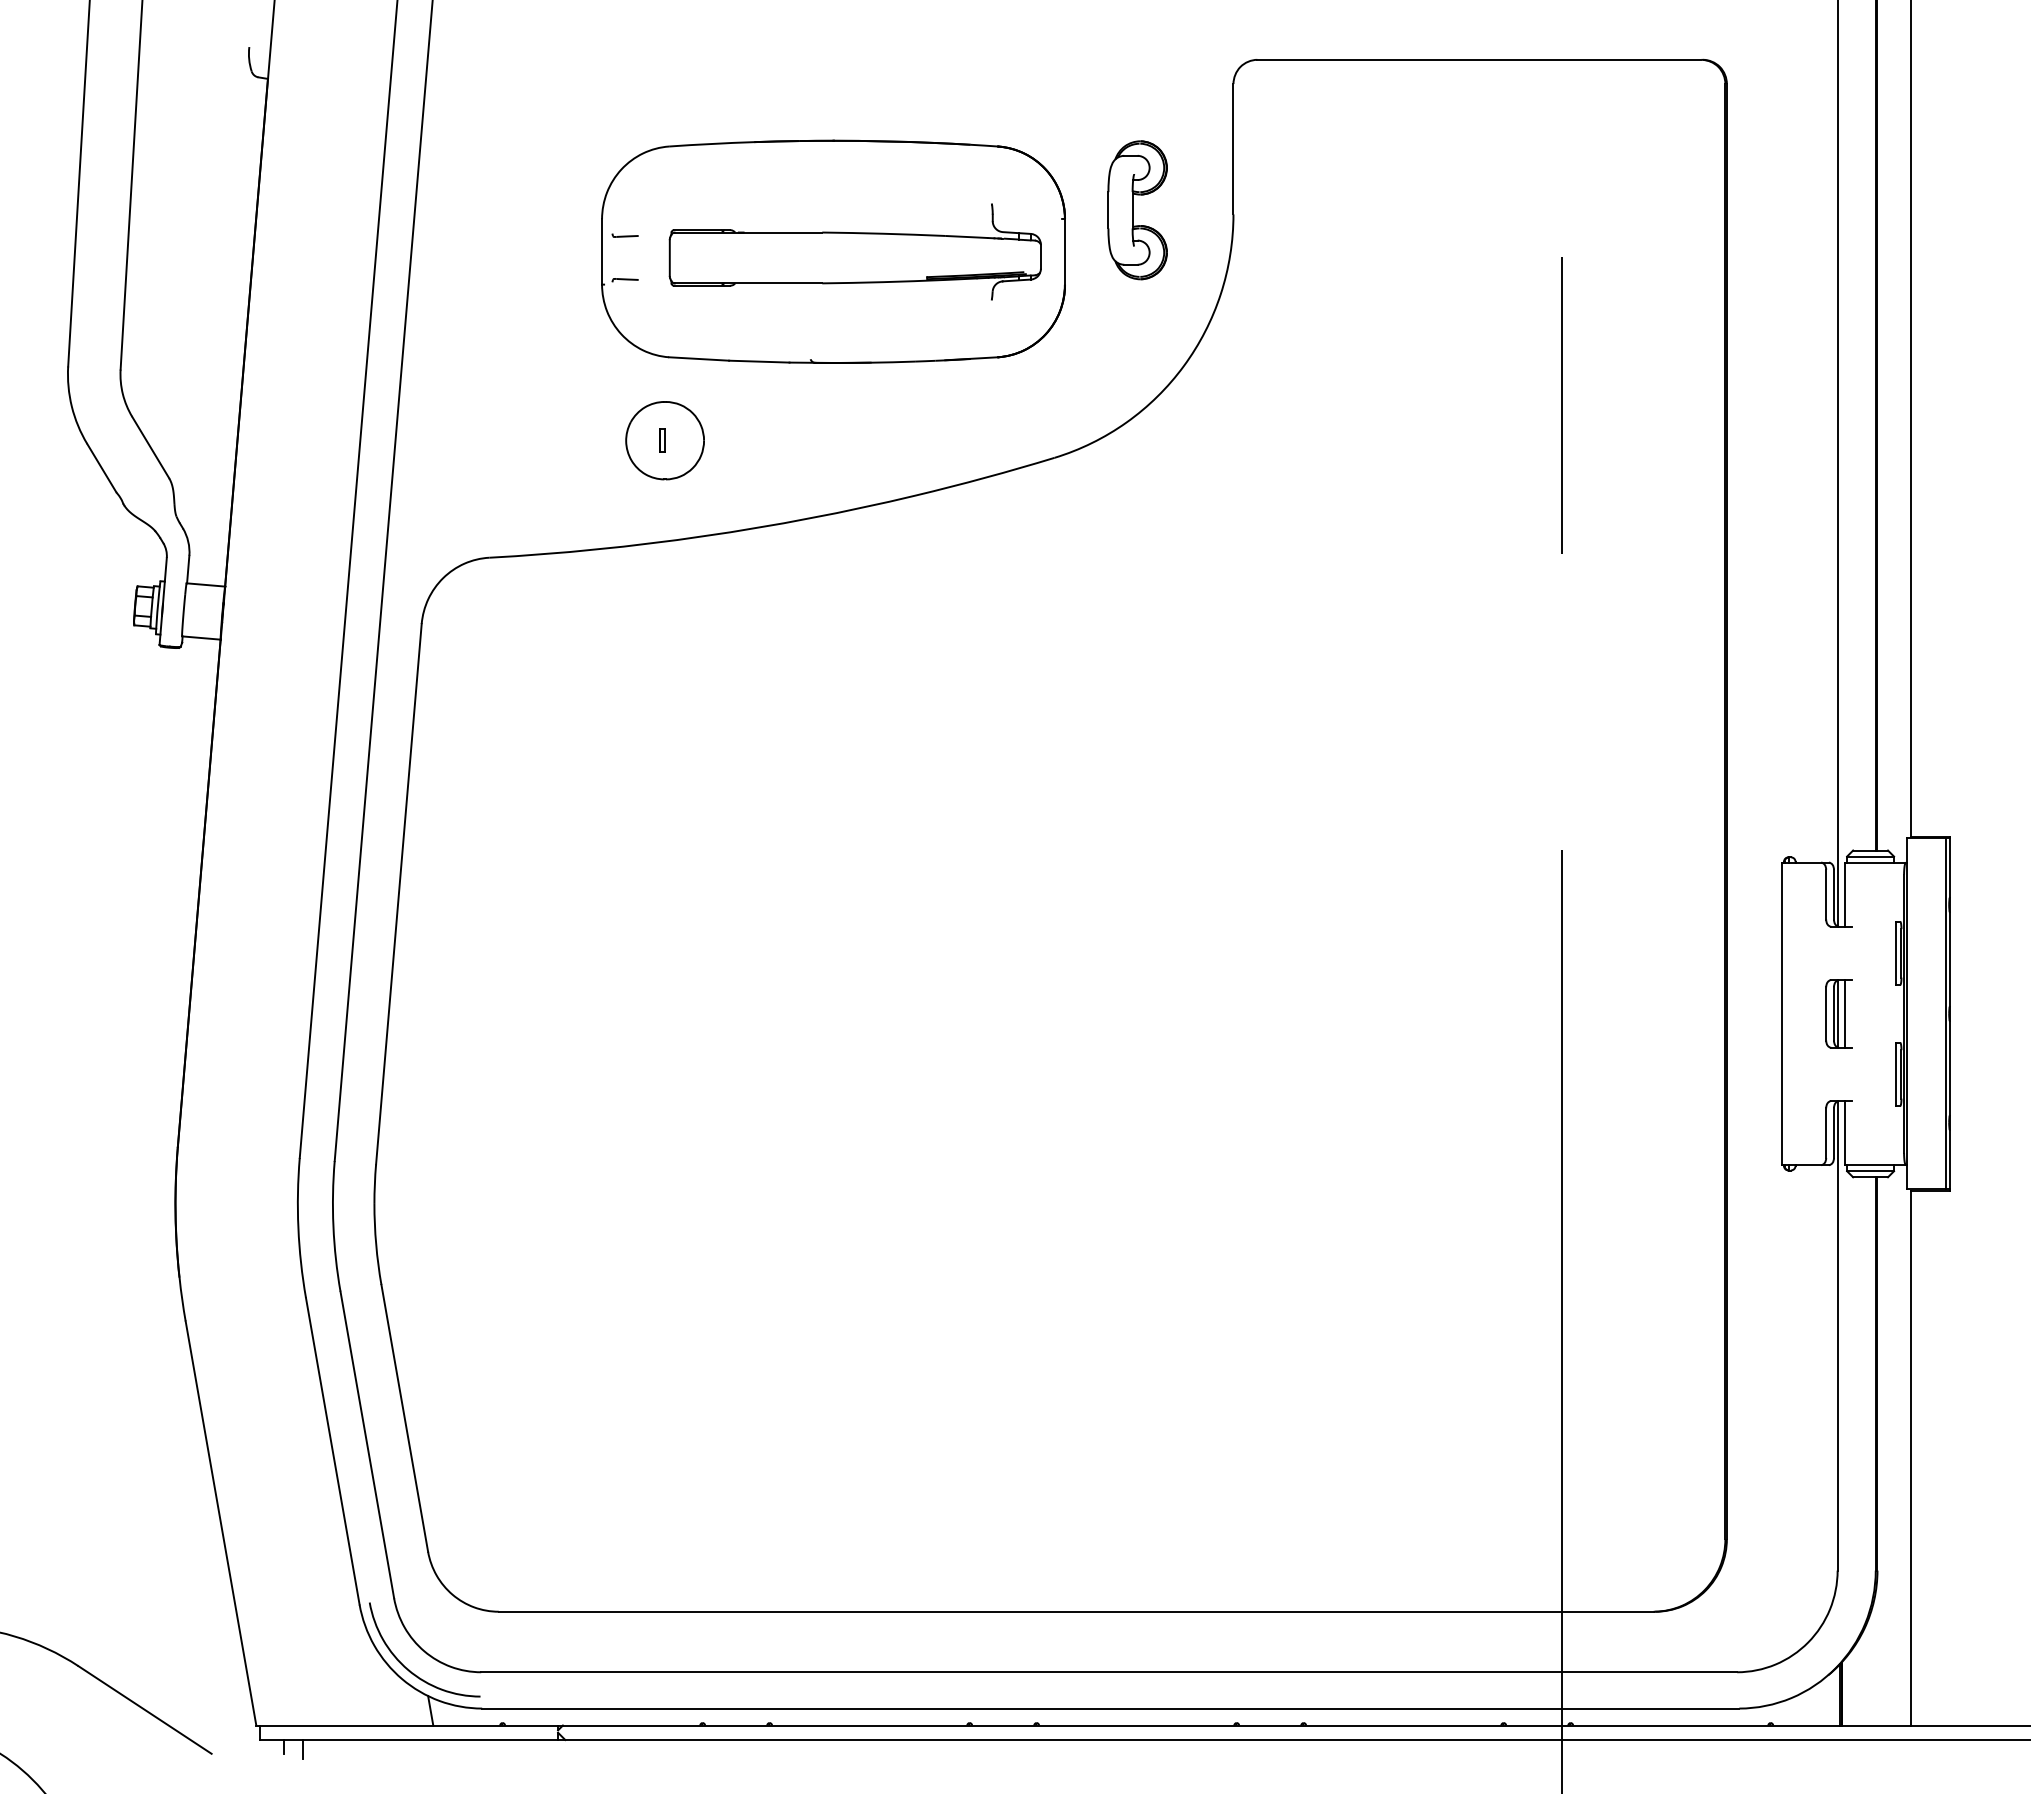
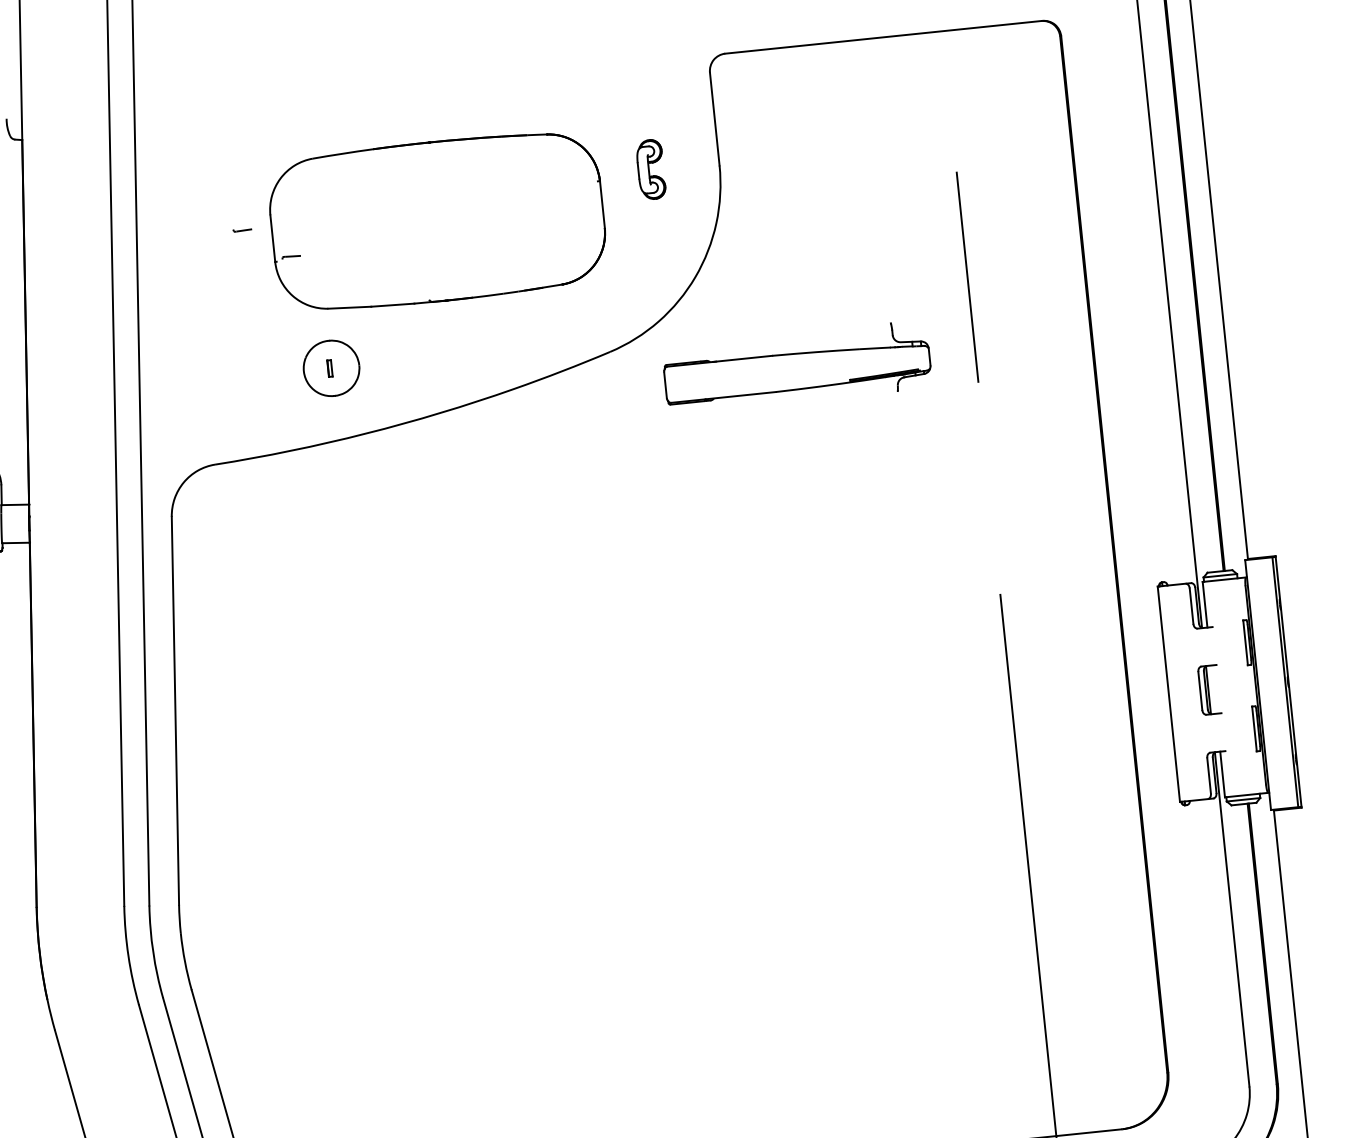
part: (1137, 210) -> (650, 169), size x0.6
part: (624, 235) -> (242, 230), moved
part: (854, 251) -> (796, 366), moved
line: (1845, 1013) -> (1214, 689), removed

